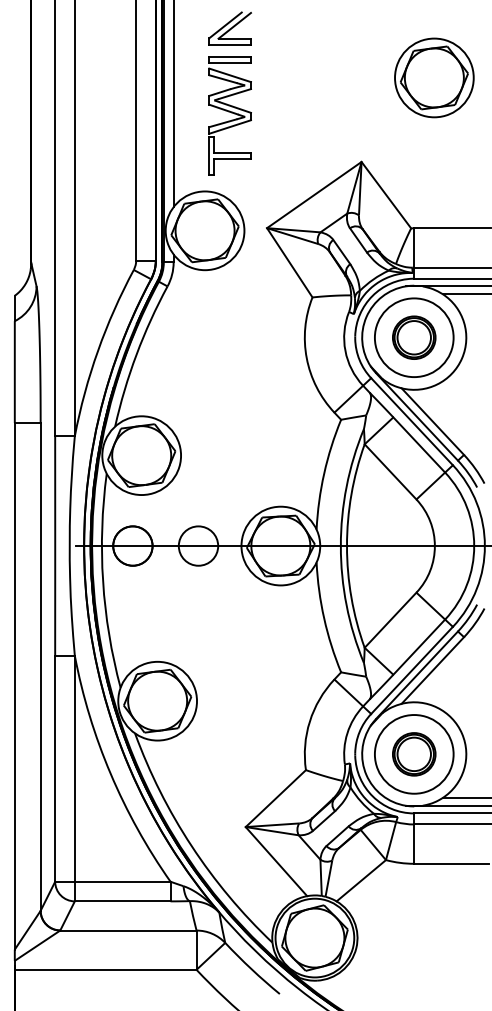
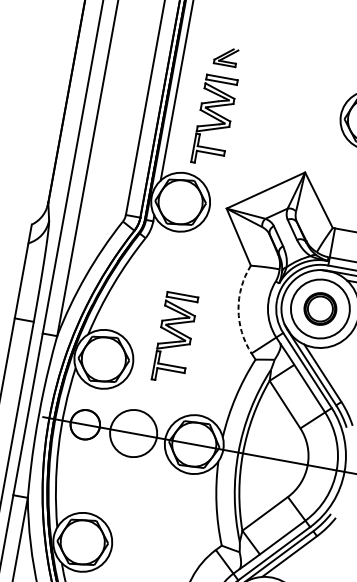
part: (229, 28) -> (225, 56), size x0.7
arc: (306, 358) -> (238, 309), solid -> dashed
part: (229, 410) -> (174, 337), added
circle: (198, 545) -> (133, 433), size x1.6

